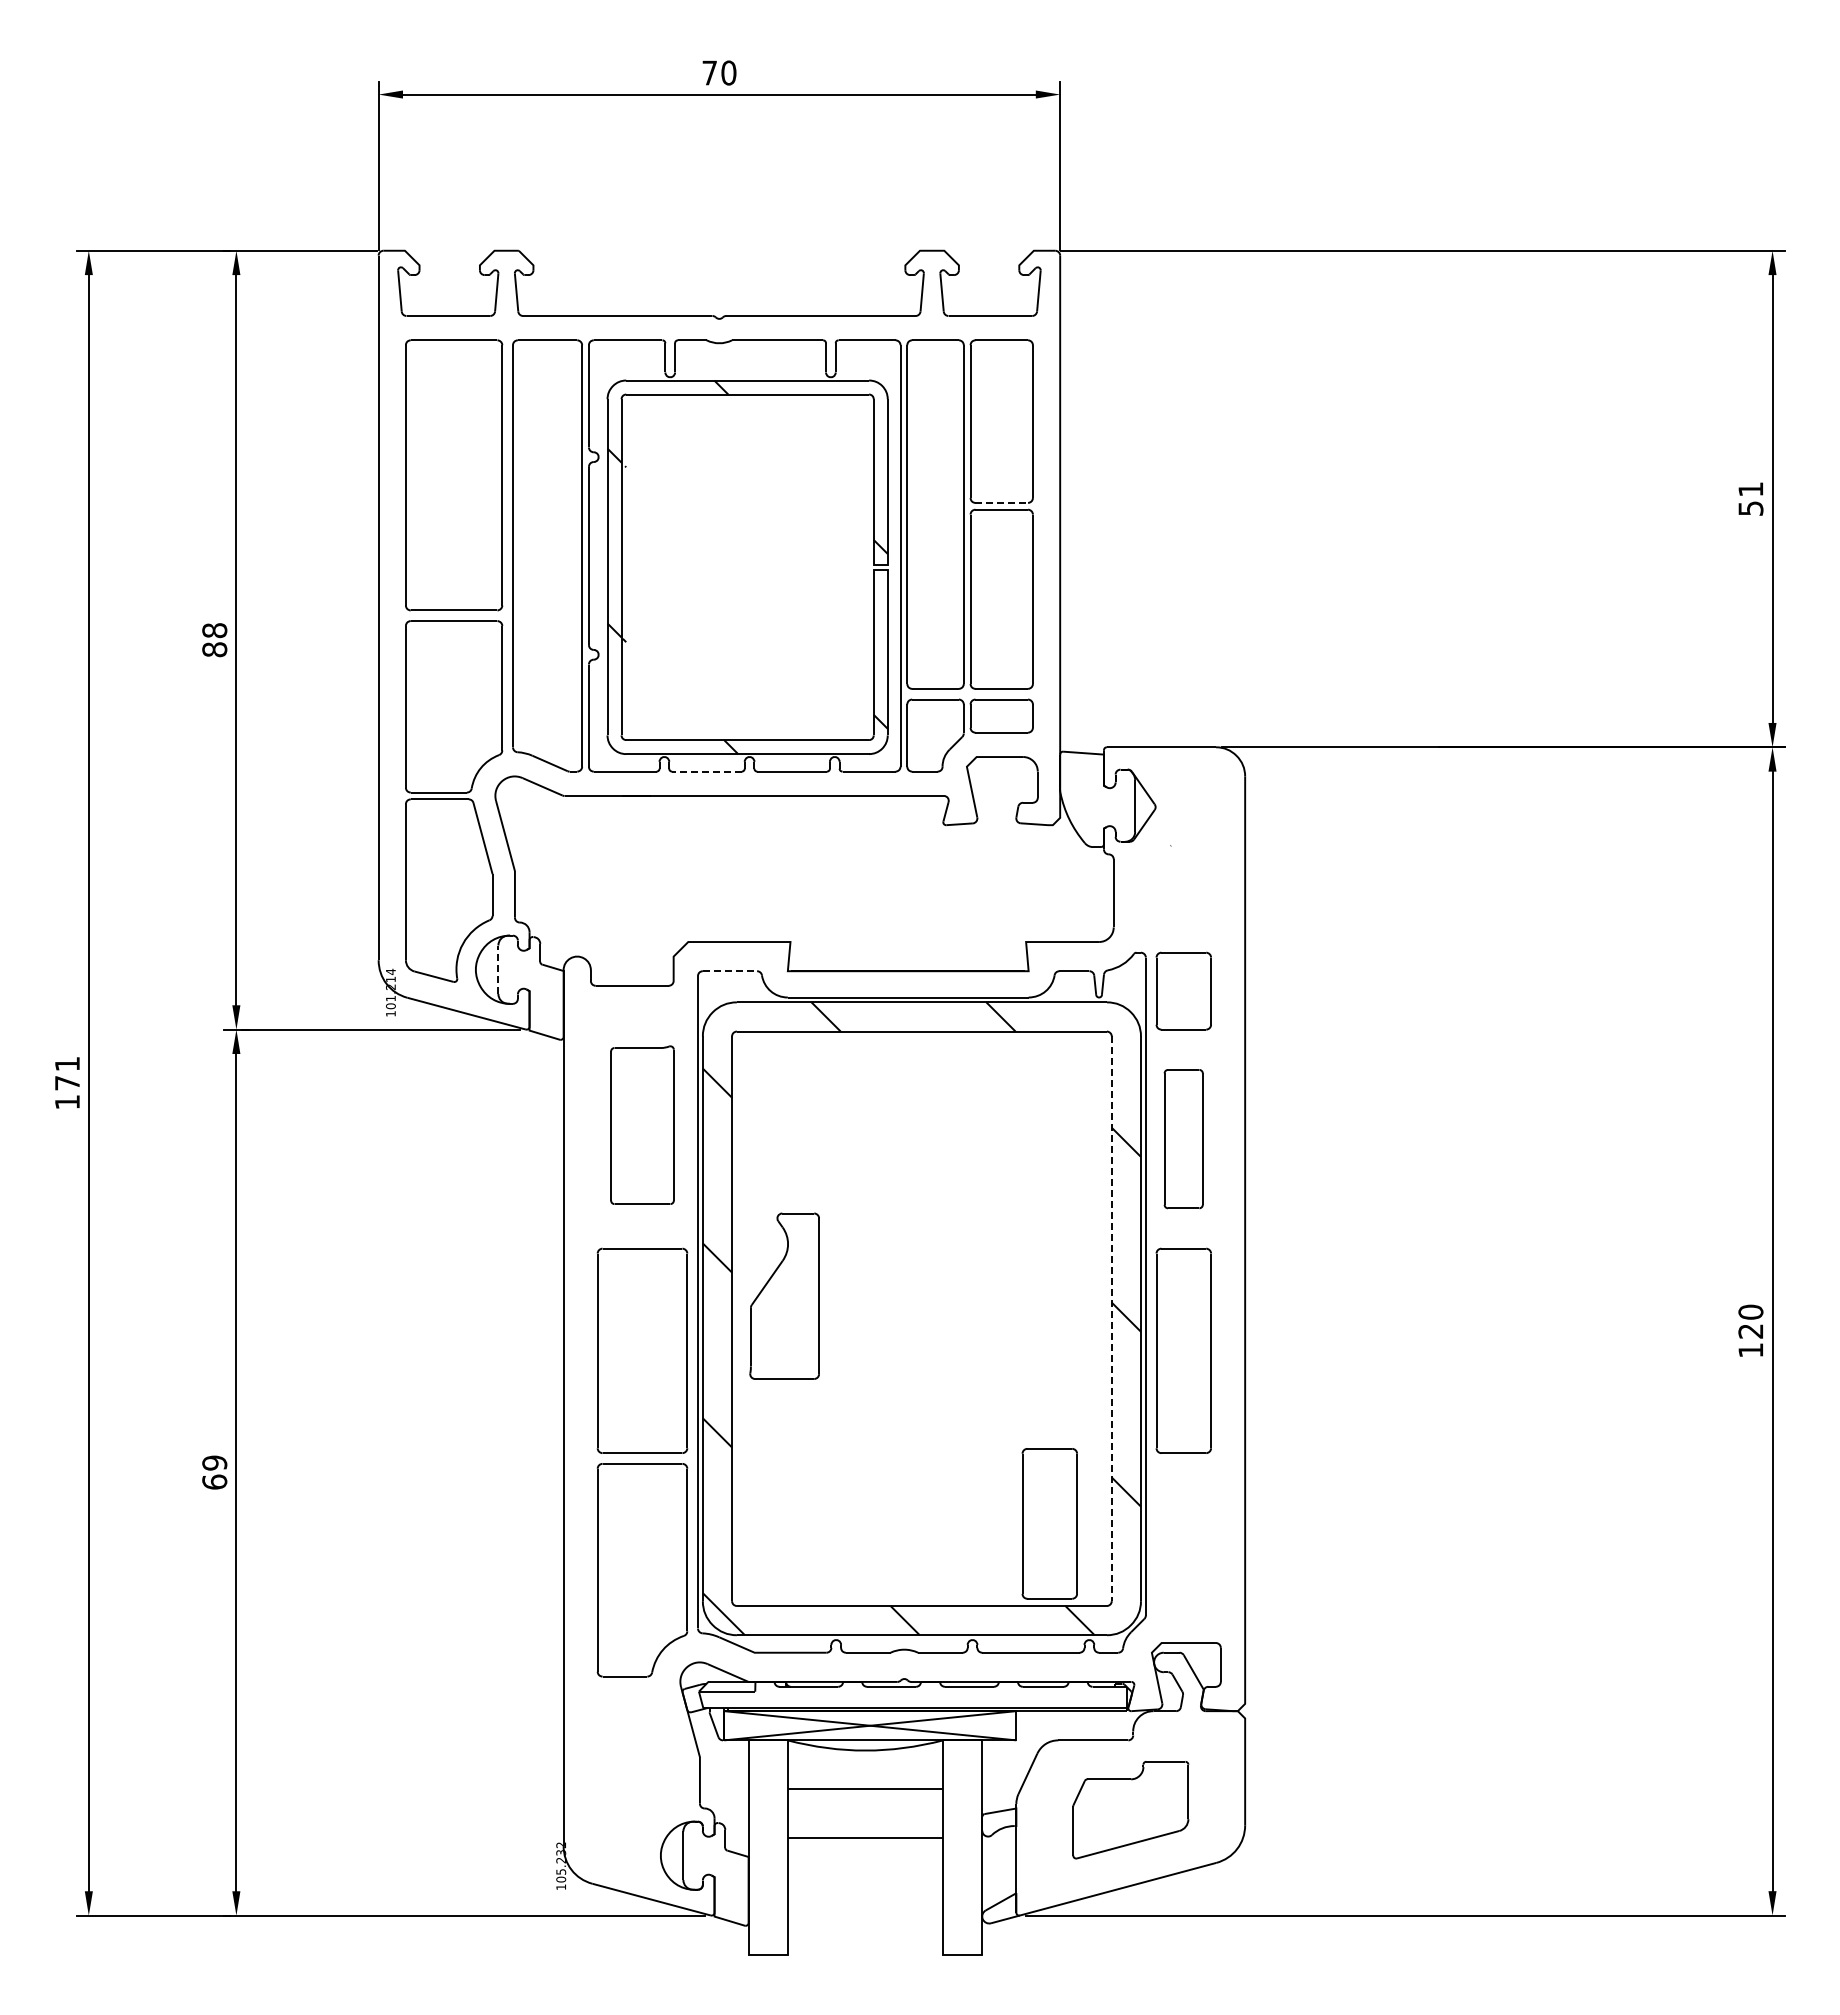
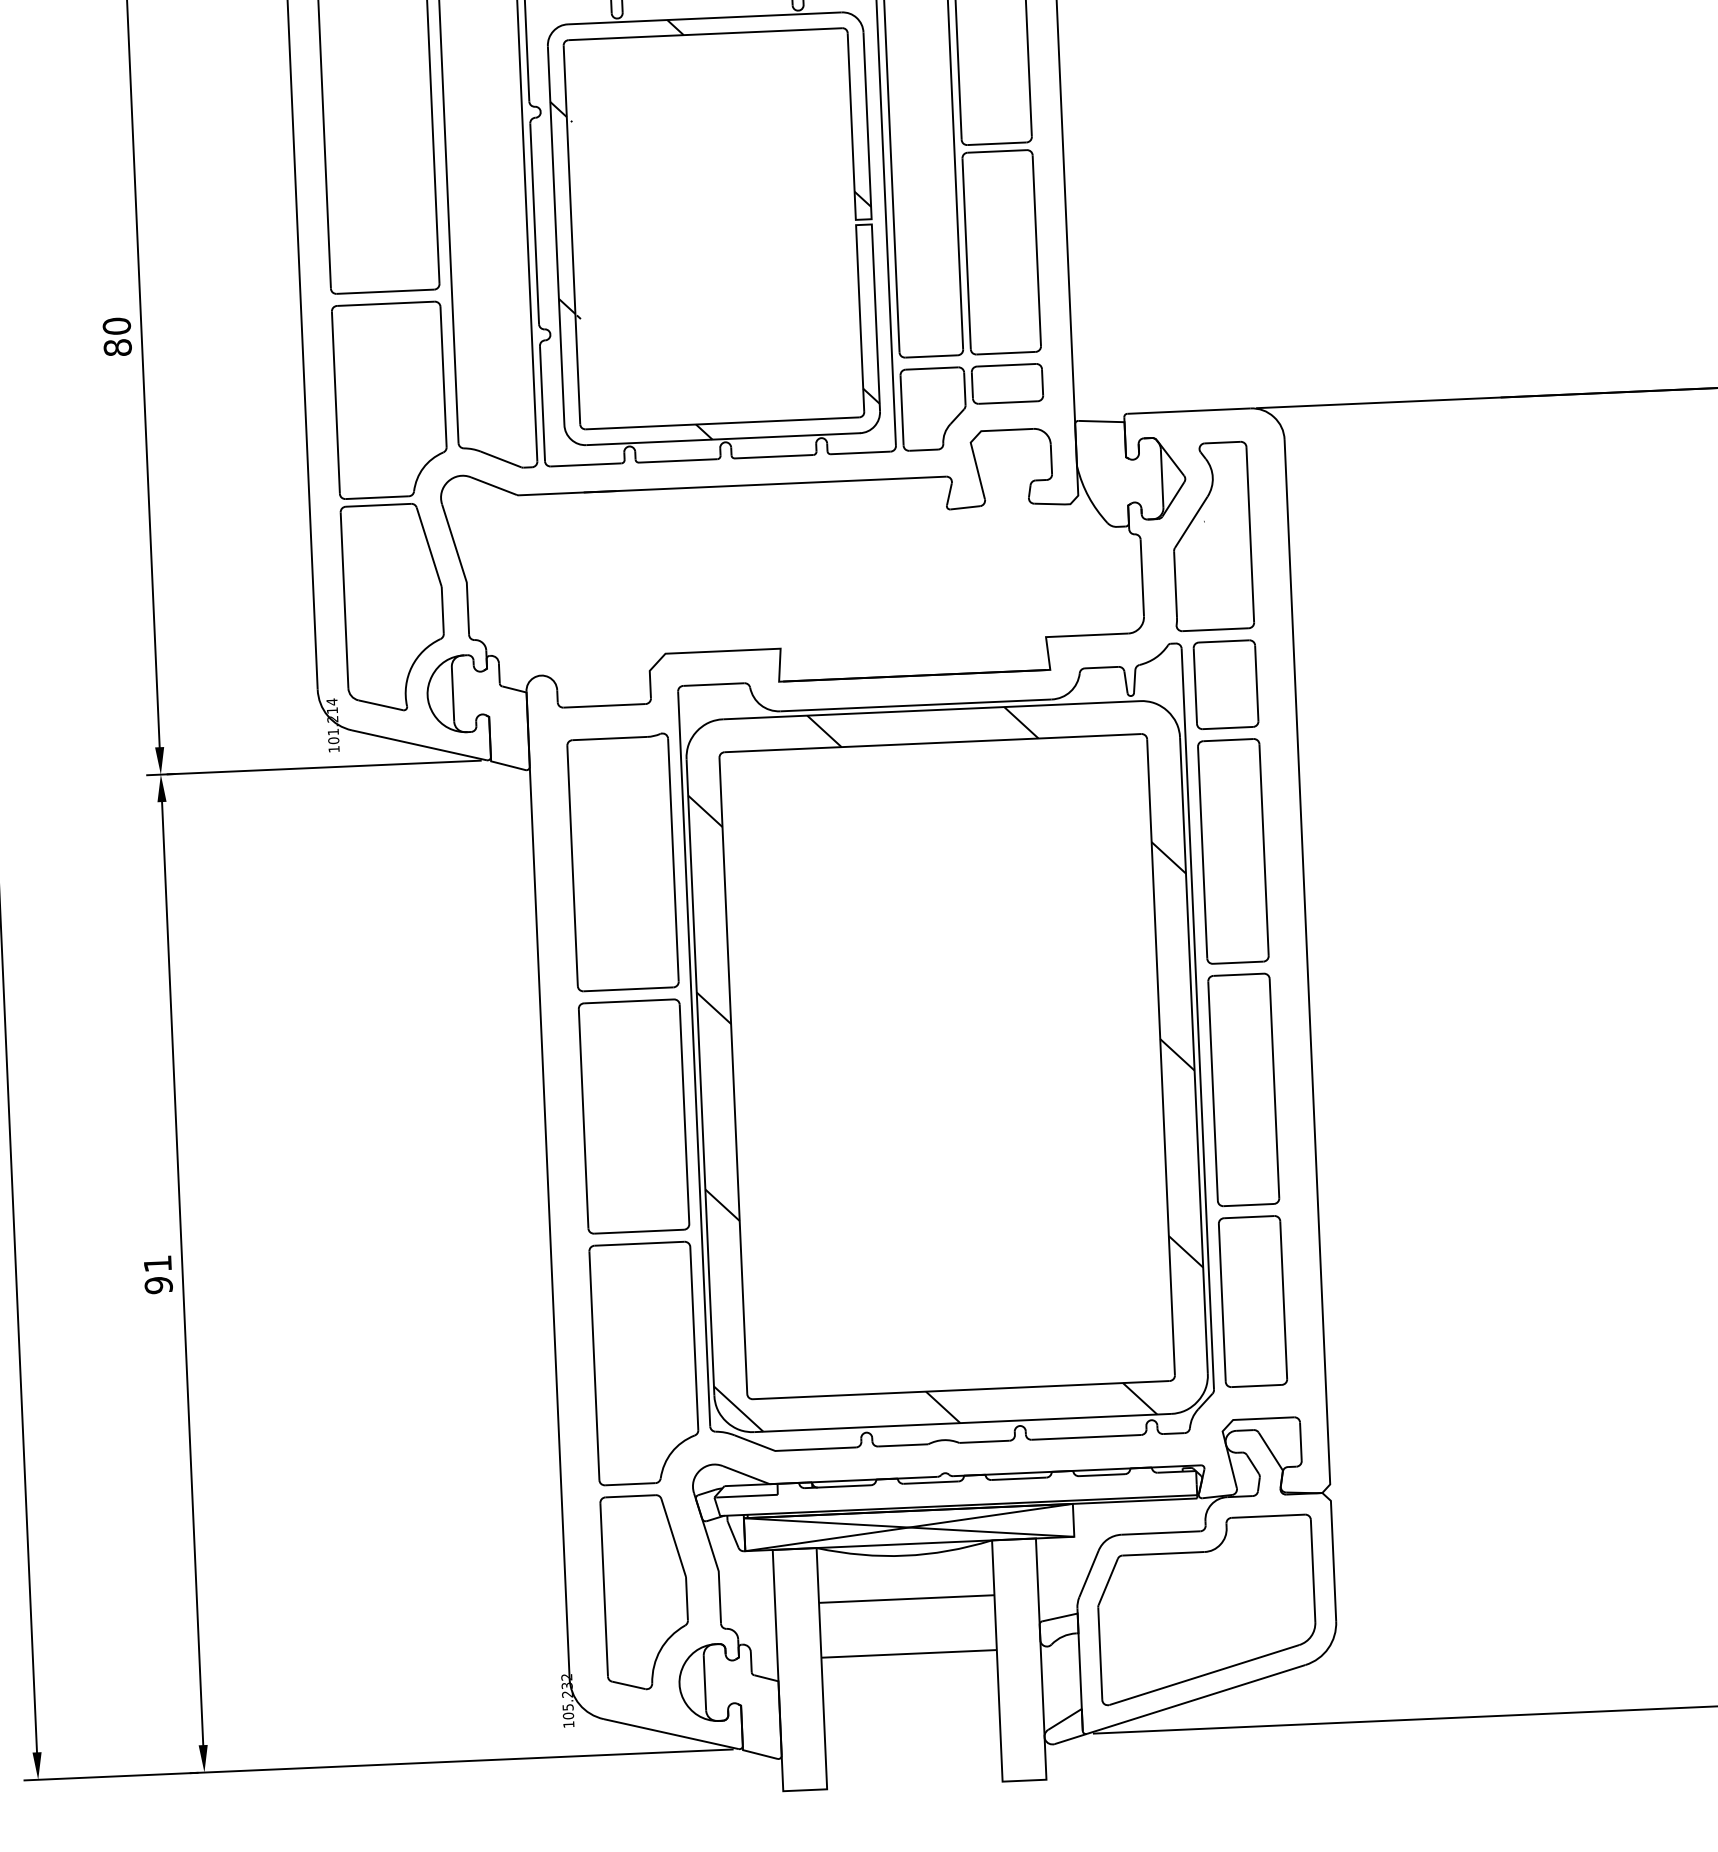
line: (1002, 502) -> (997, 143), dashed -> solid
text: (214, 630) -> (116, 326), 88 -> 80
line: (707, 771) -> (678, 460), dashed -> solid
line: (498, 969) -> (453, 694), dashed -> solid
line: (730, 971) -> (714, 684), dashed -> solid
part: (642, 1124) -> (622, 861), size x1.43
part: (1183, 1138) -> (1232, 850), size x1.43
part: (784, 1295) -> (1211, 535), moved
line: (1111, 1319) -> (1160, 1058), dashed -> solid
text: (214, 1472) -> (157, 1274), 69 -> 91
part: (1049, 1523) -> (1252, 1301), moved
part: (633, 1772) -> (644, 1591), added
part: (1130, 1809) -> (1206, 1609), size x1.67

